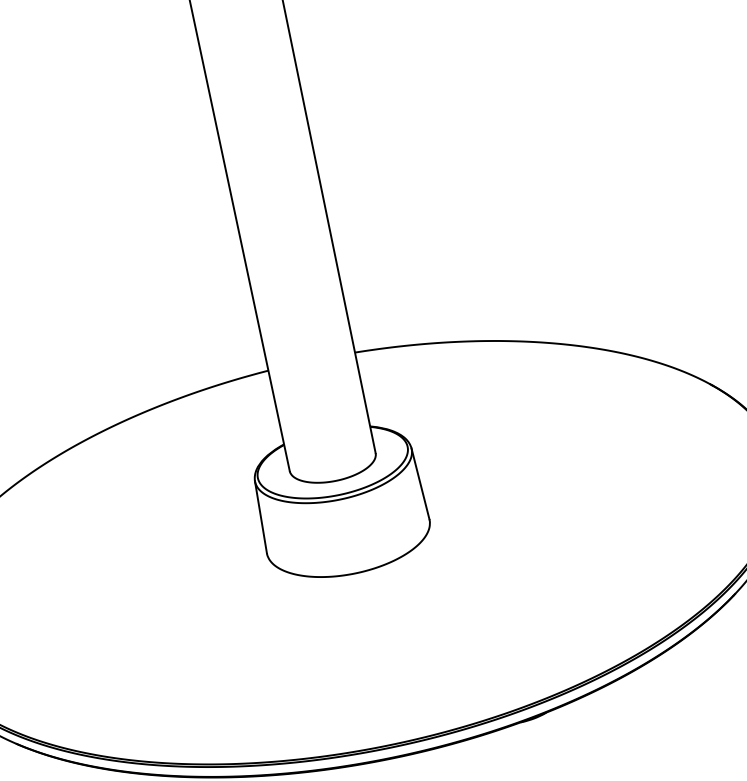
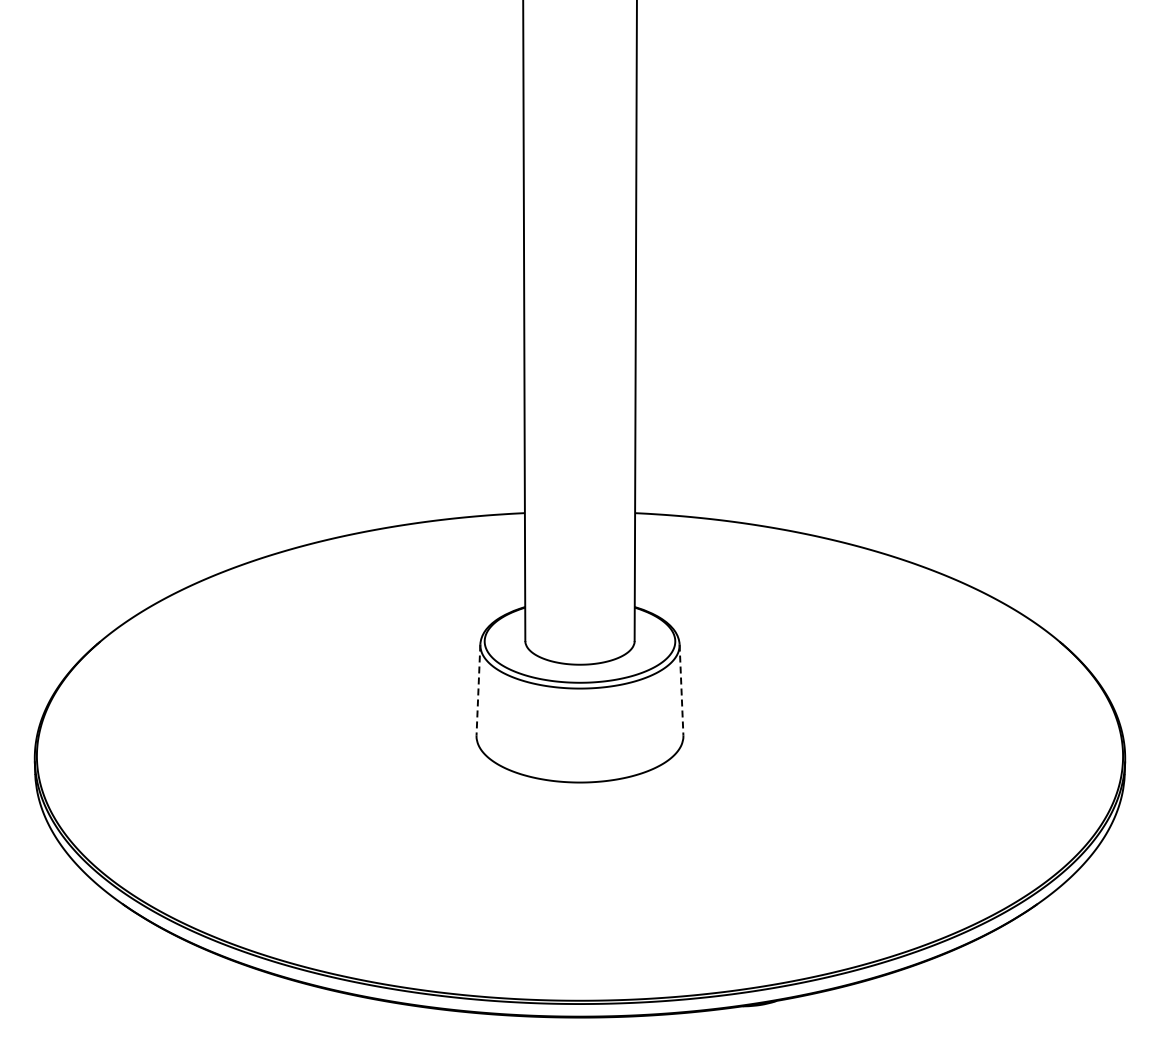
line: (420, 484) -> (681, 690), solid -> dashed
line: (261, 517) -> (478, 690), solid -> dashed

